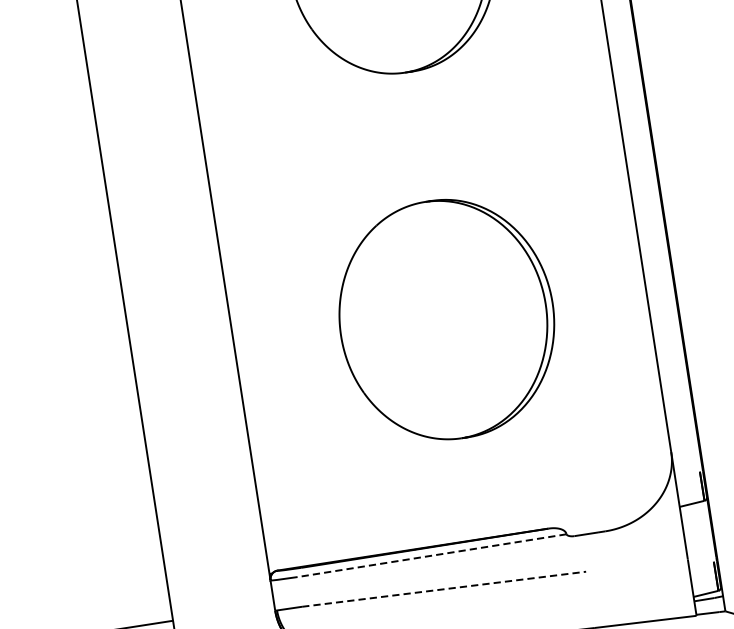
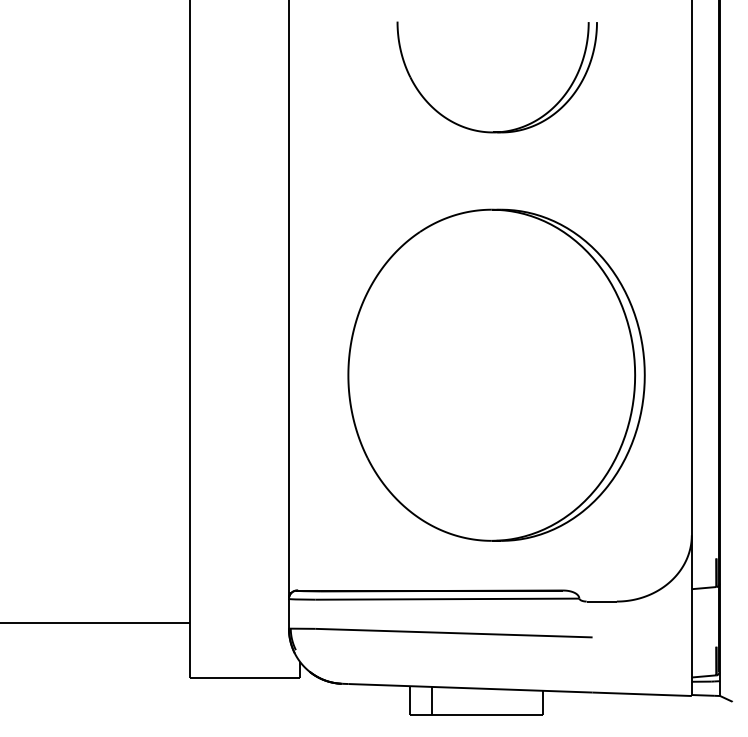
part: (446, 318) -> (496, 374), size x1.43
line: (431, 556) -> (446, 599), dashed -> solid
line: (443, 589) -> (453, 633), dashed -> solid

